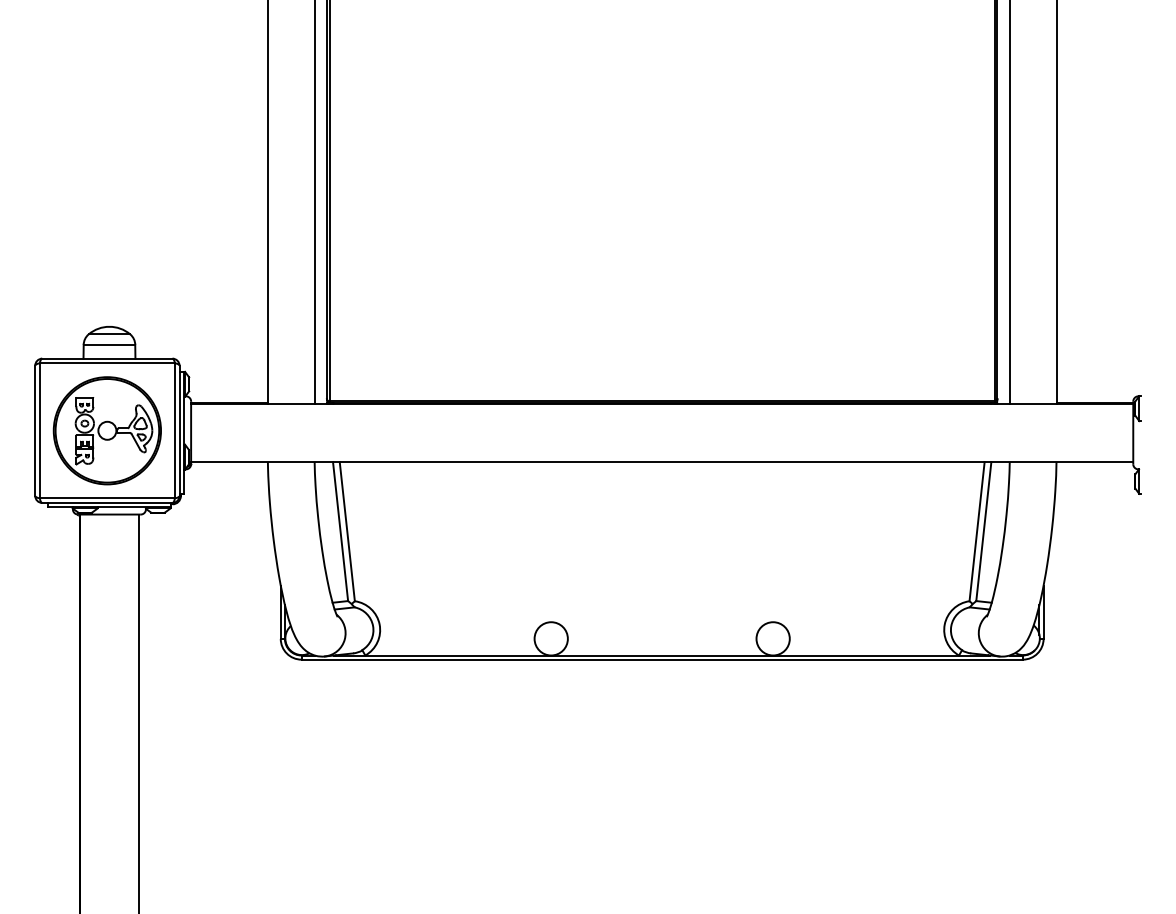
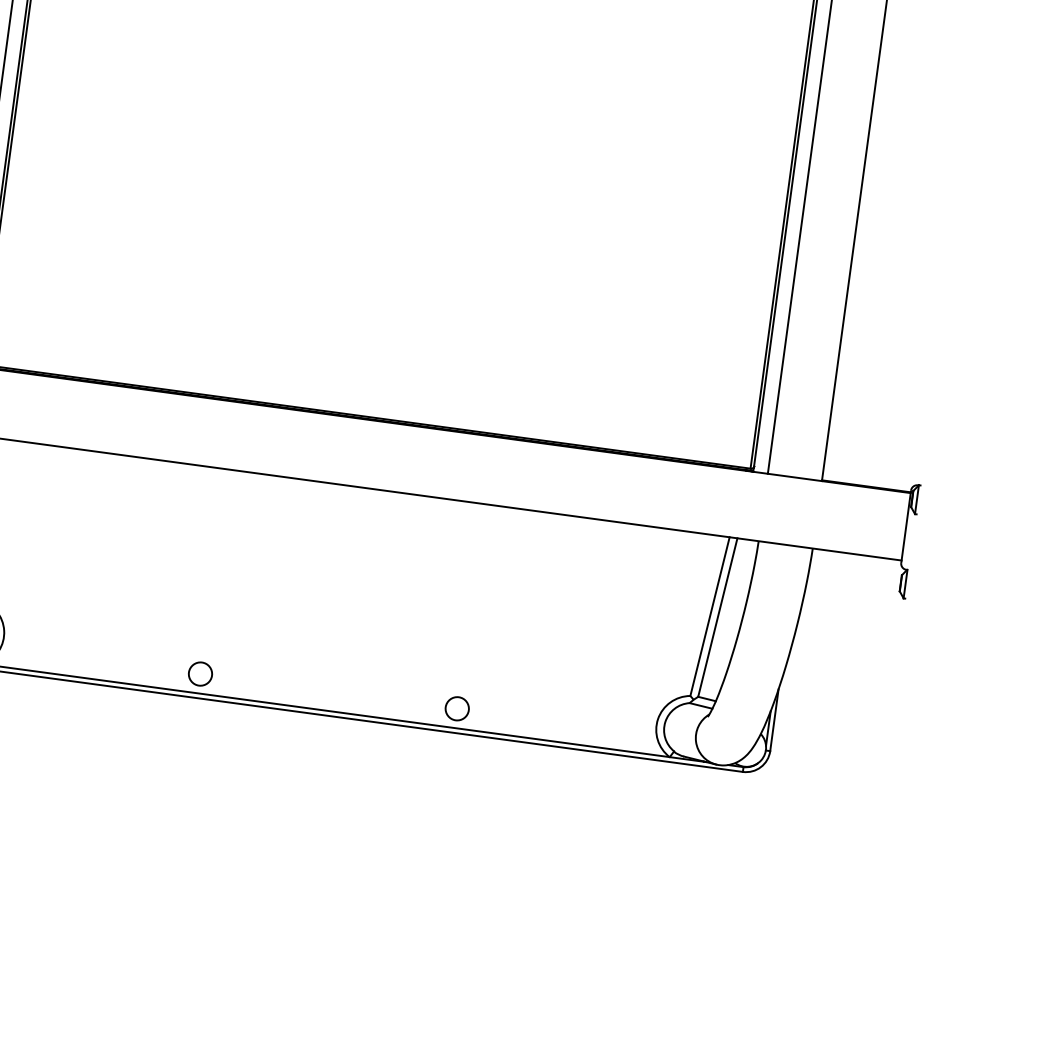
circle: (550, 638) -> (199, 673), size x0.6
circle: (772, 638) -> (456, 708), size x0.6

